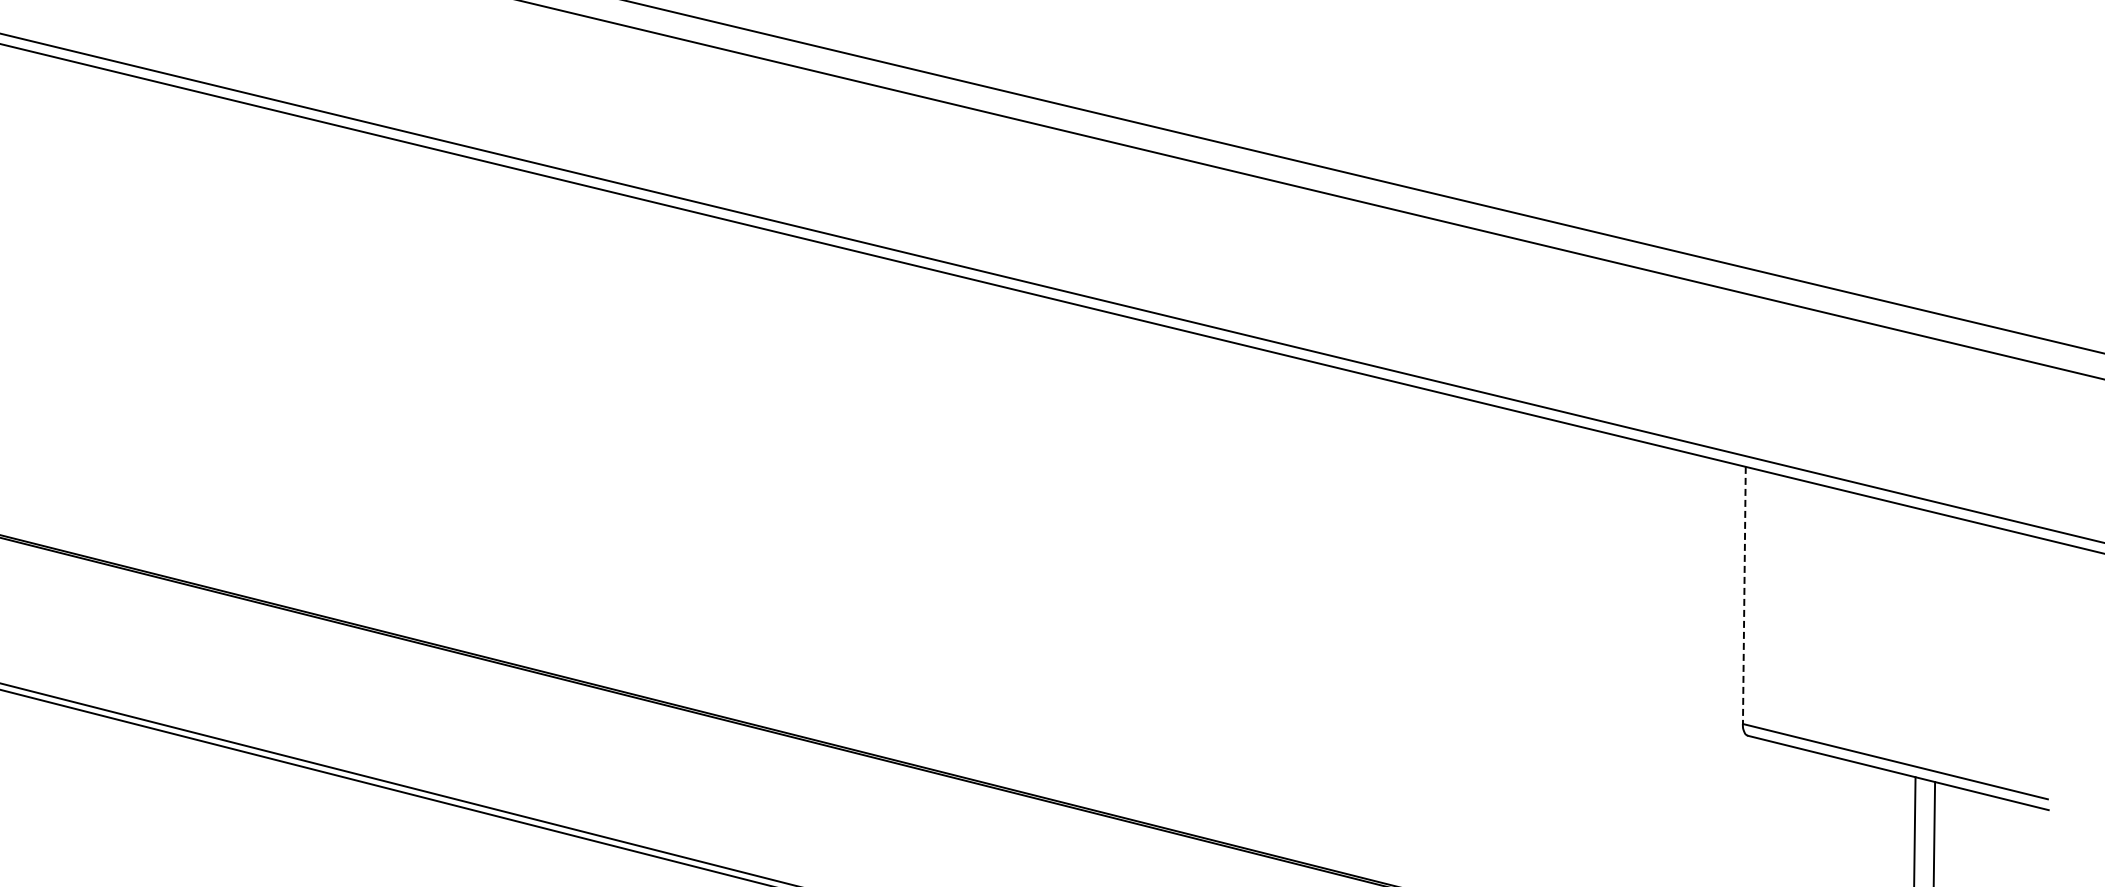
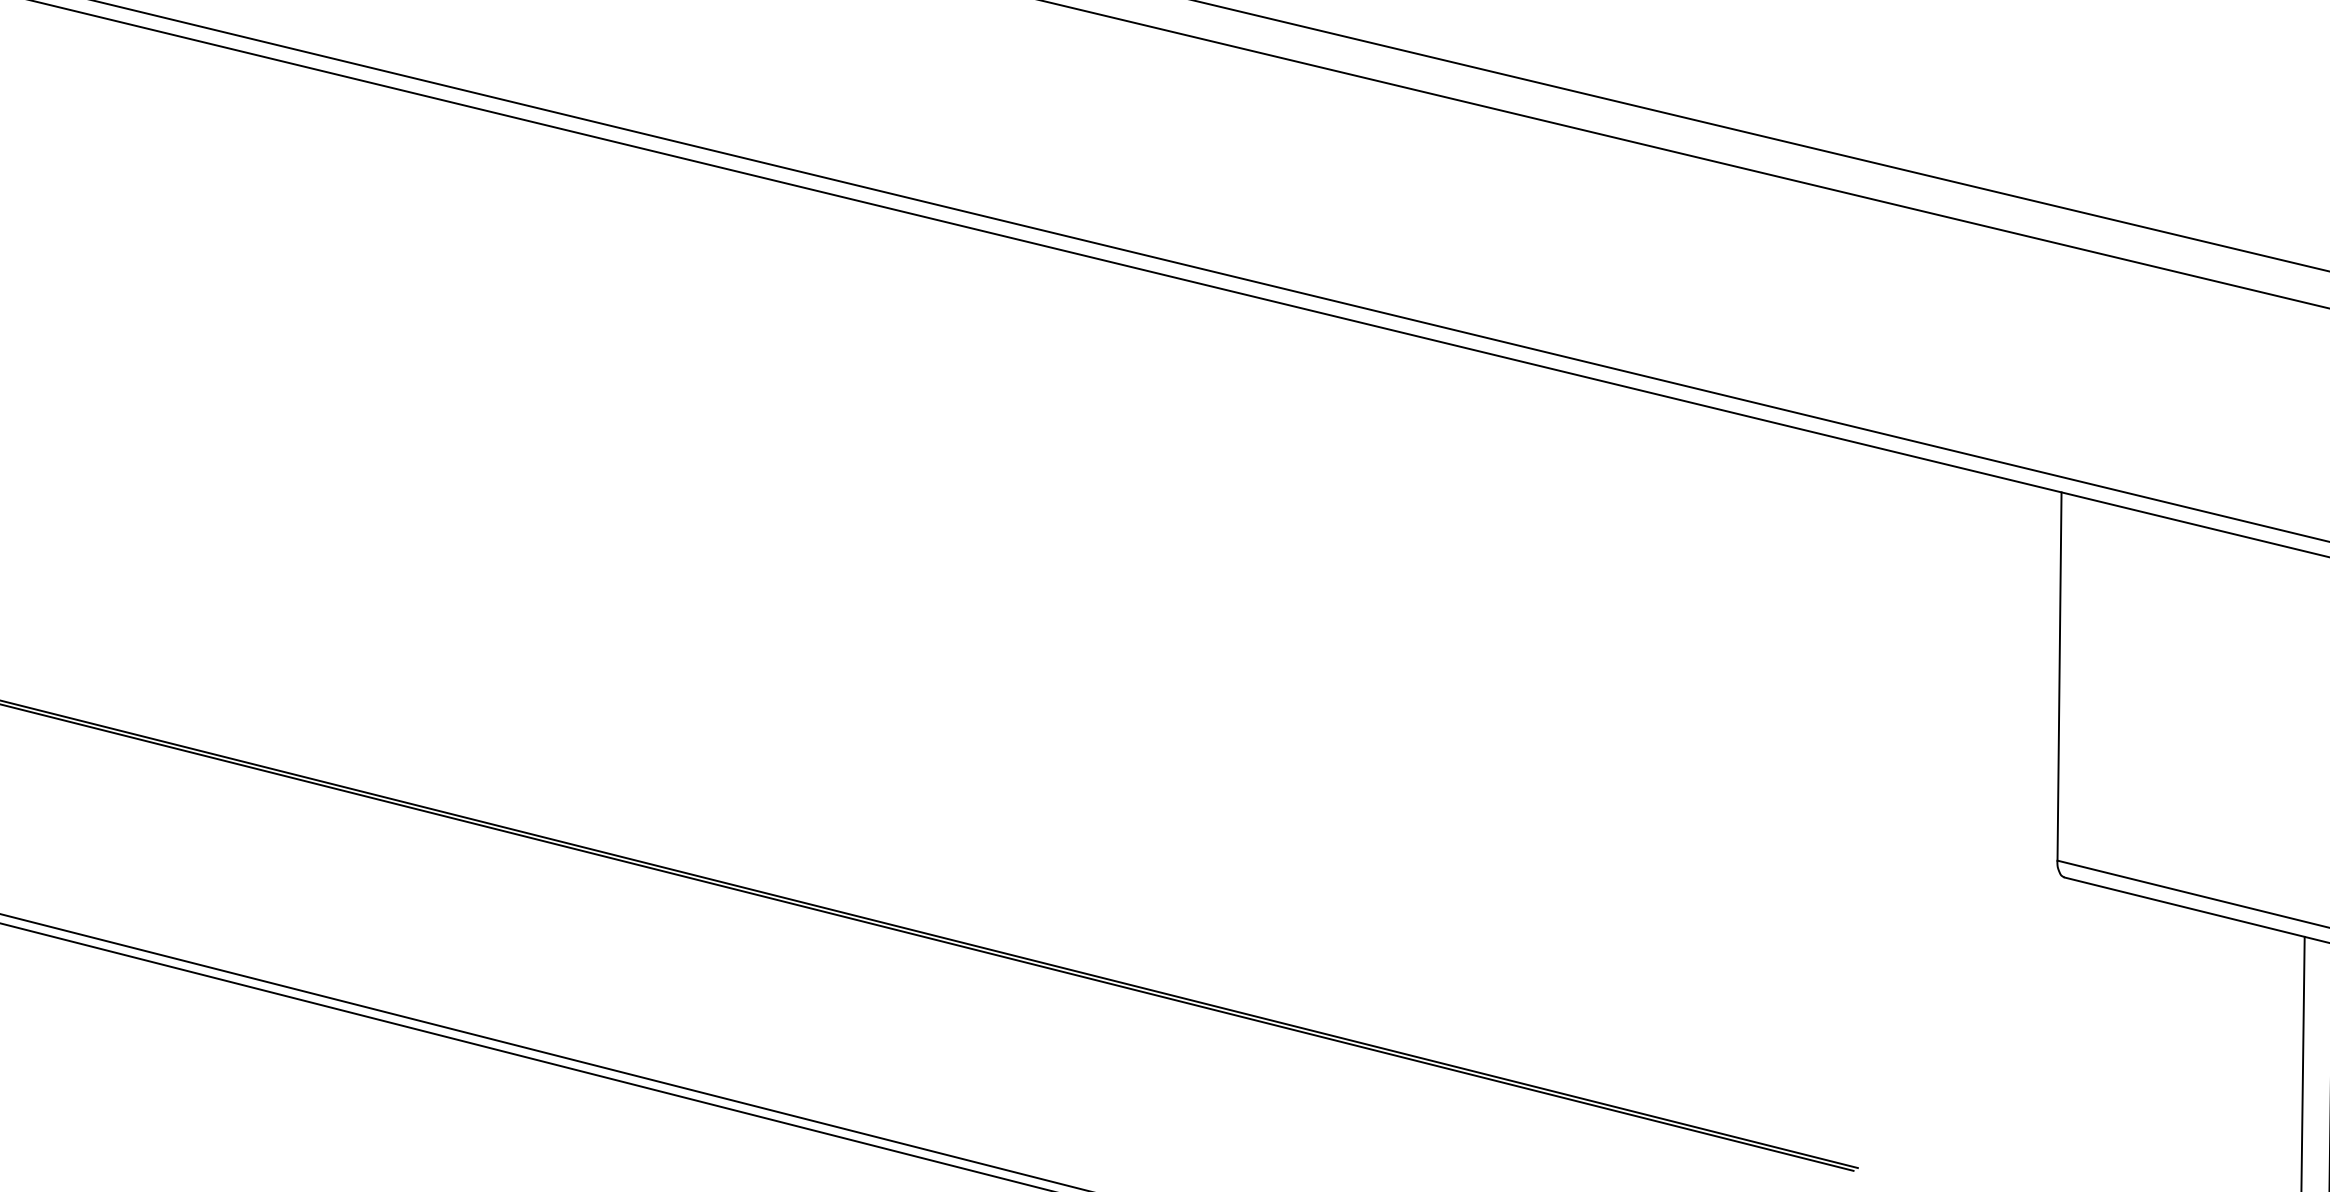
line: (1744, 595) -> (2059, 676), dashed -> solid

